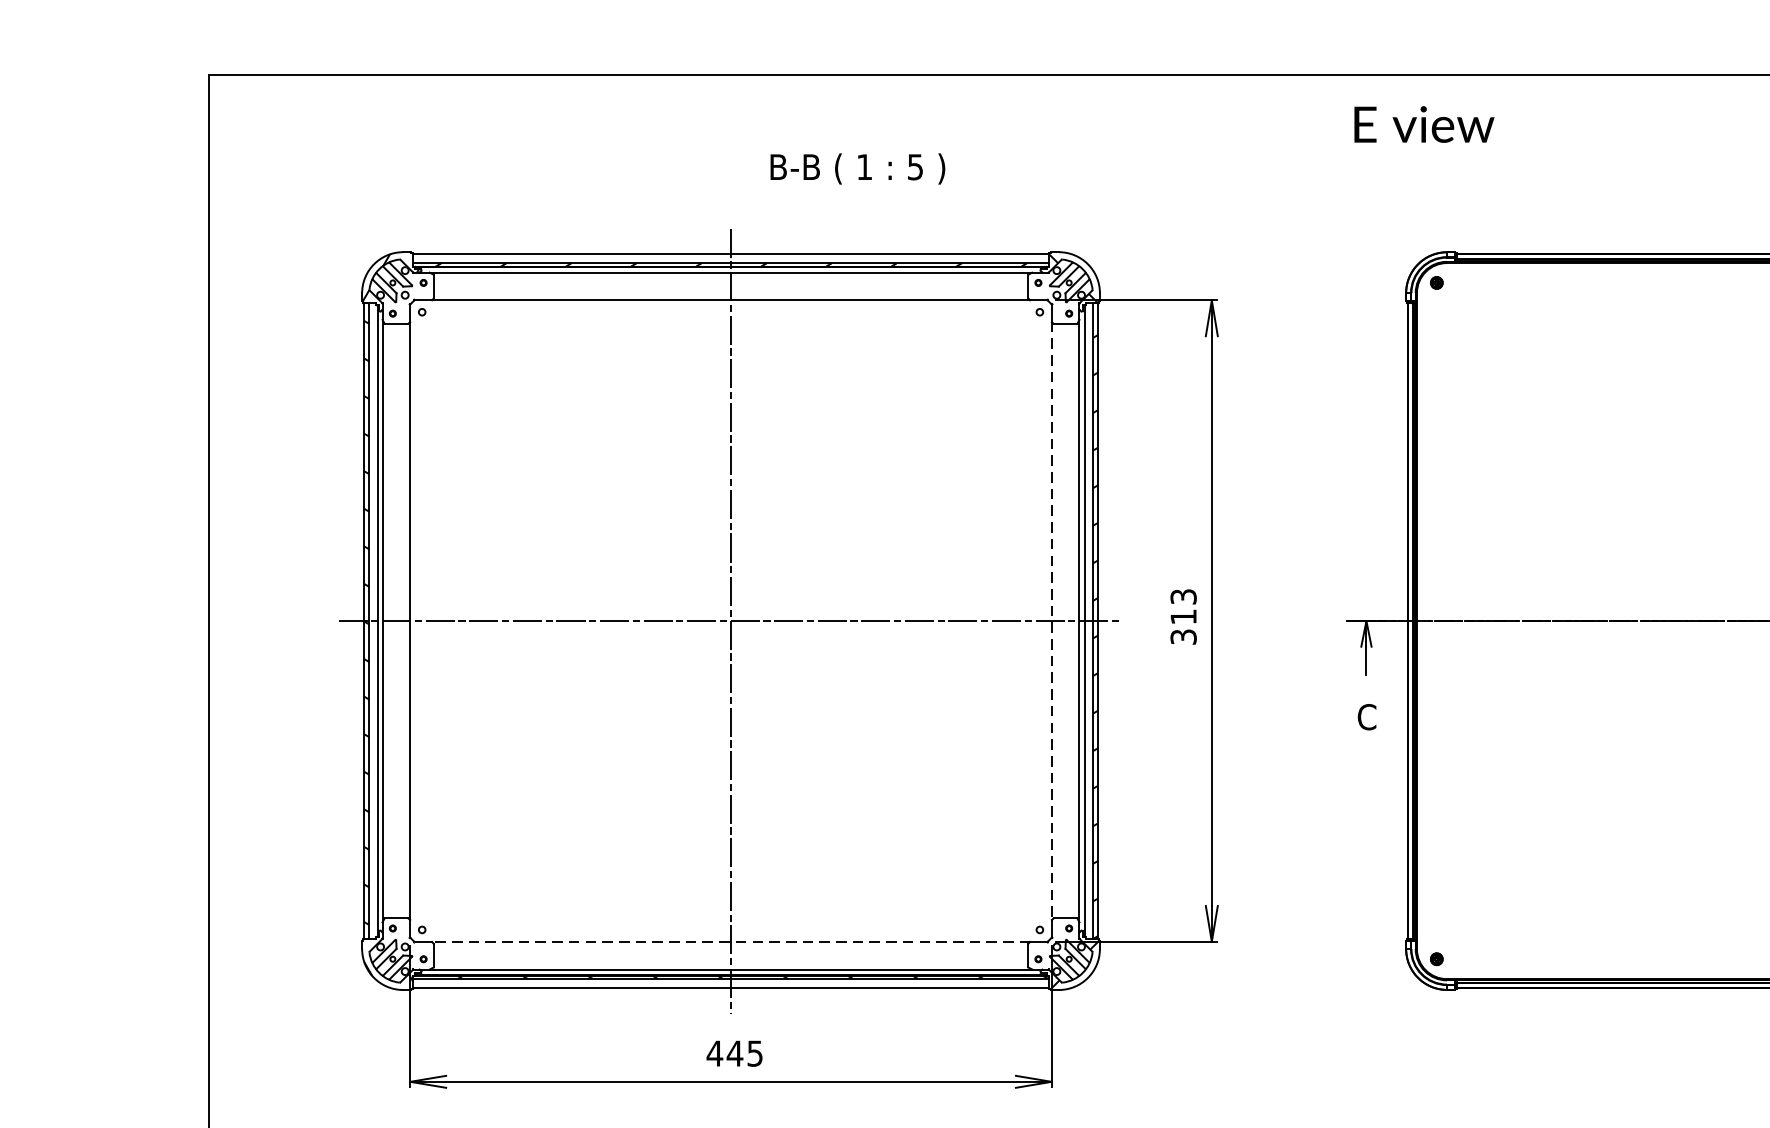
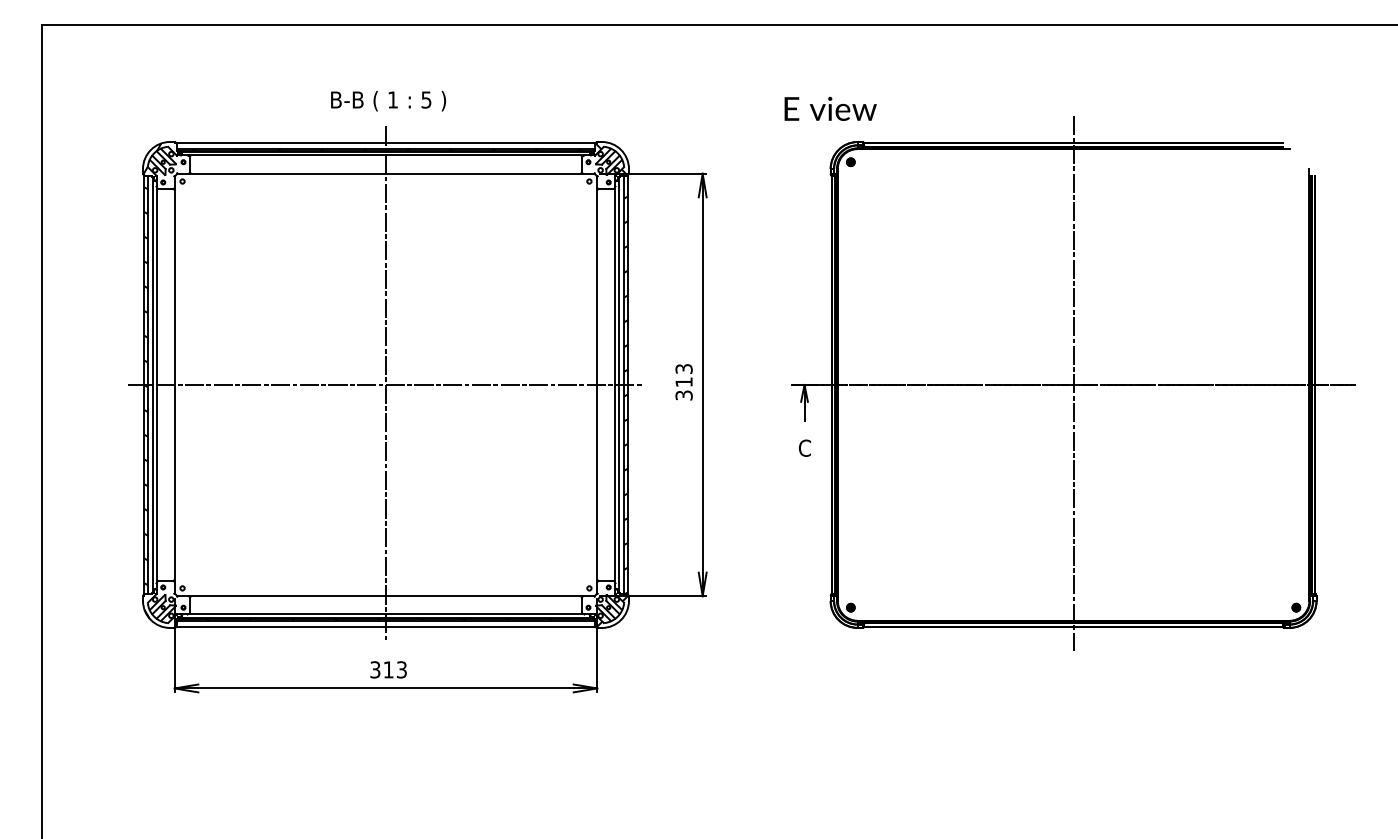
text: (1424, 123) -> (830, 108), moved
text: (857, 167) -> (388, 100), moved
line: (1052, 621) -> (597, 385), dashed -> solid
line: (730, 942) -> (385, 596), dashed -> solid
text: (733, 1053) -> (387, 669), 445 -> 313

